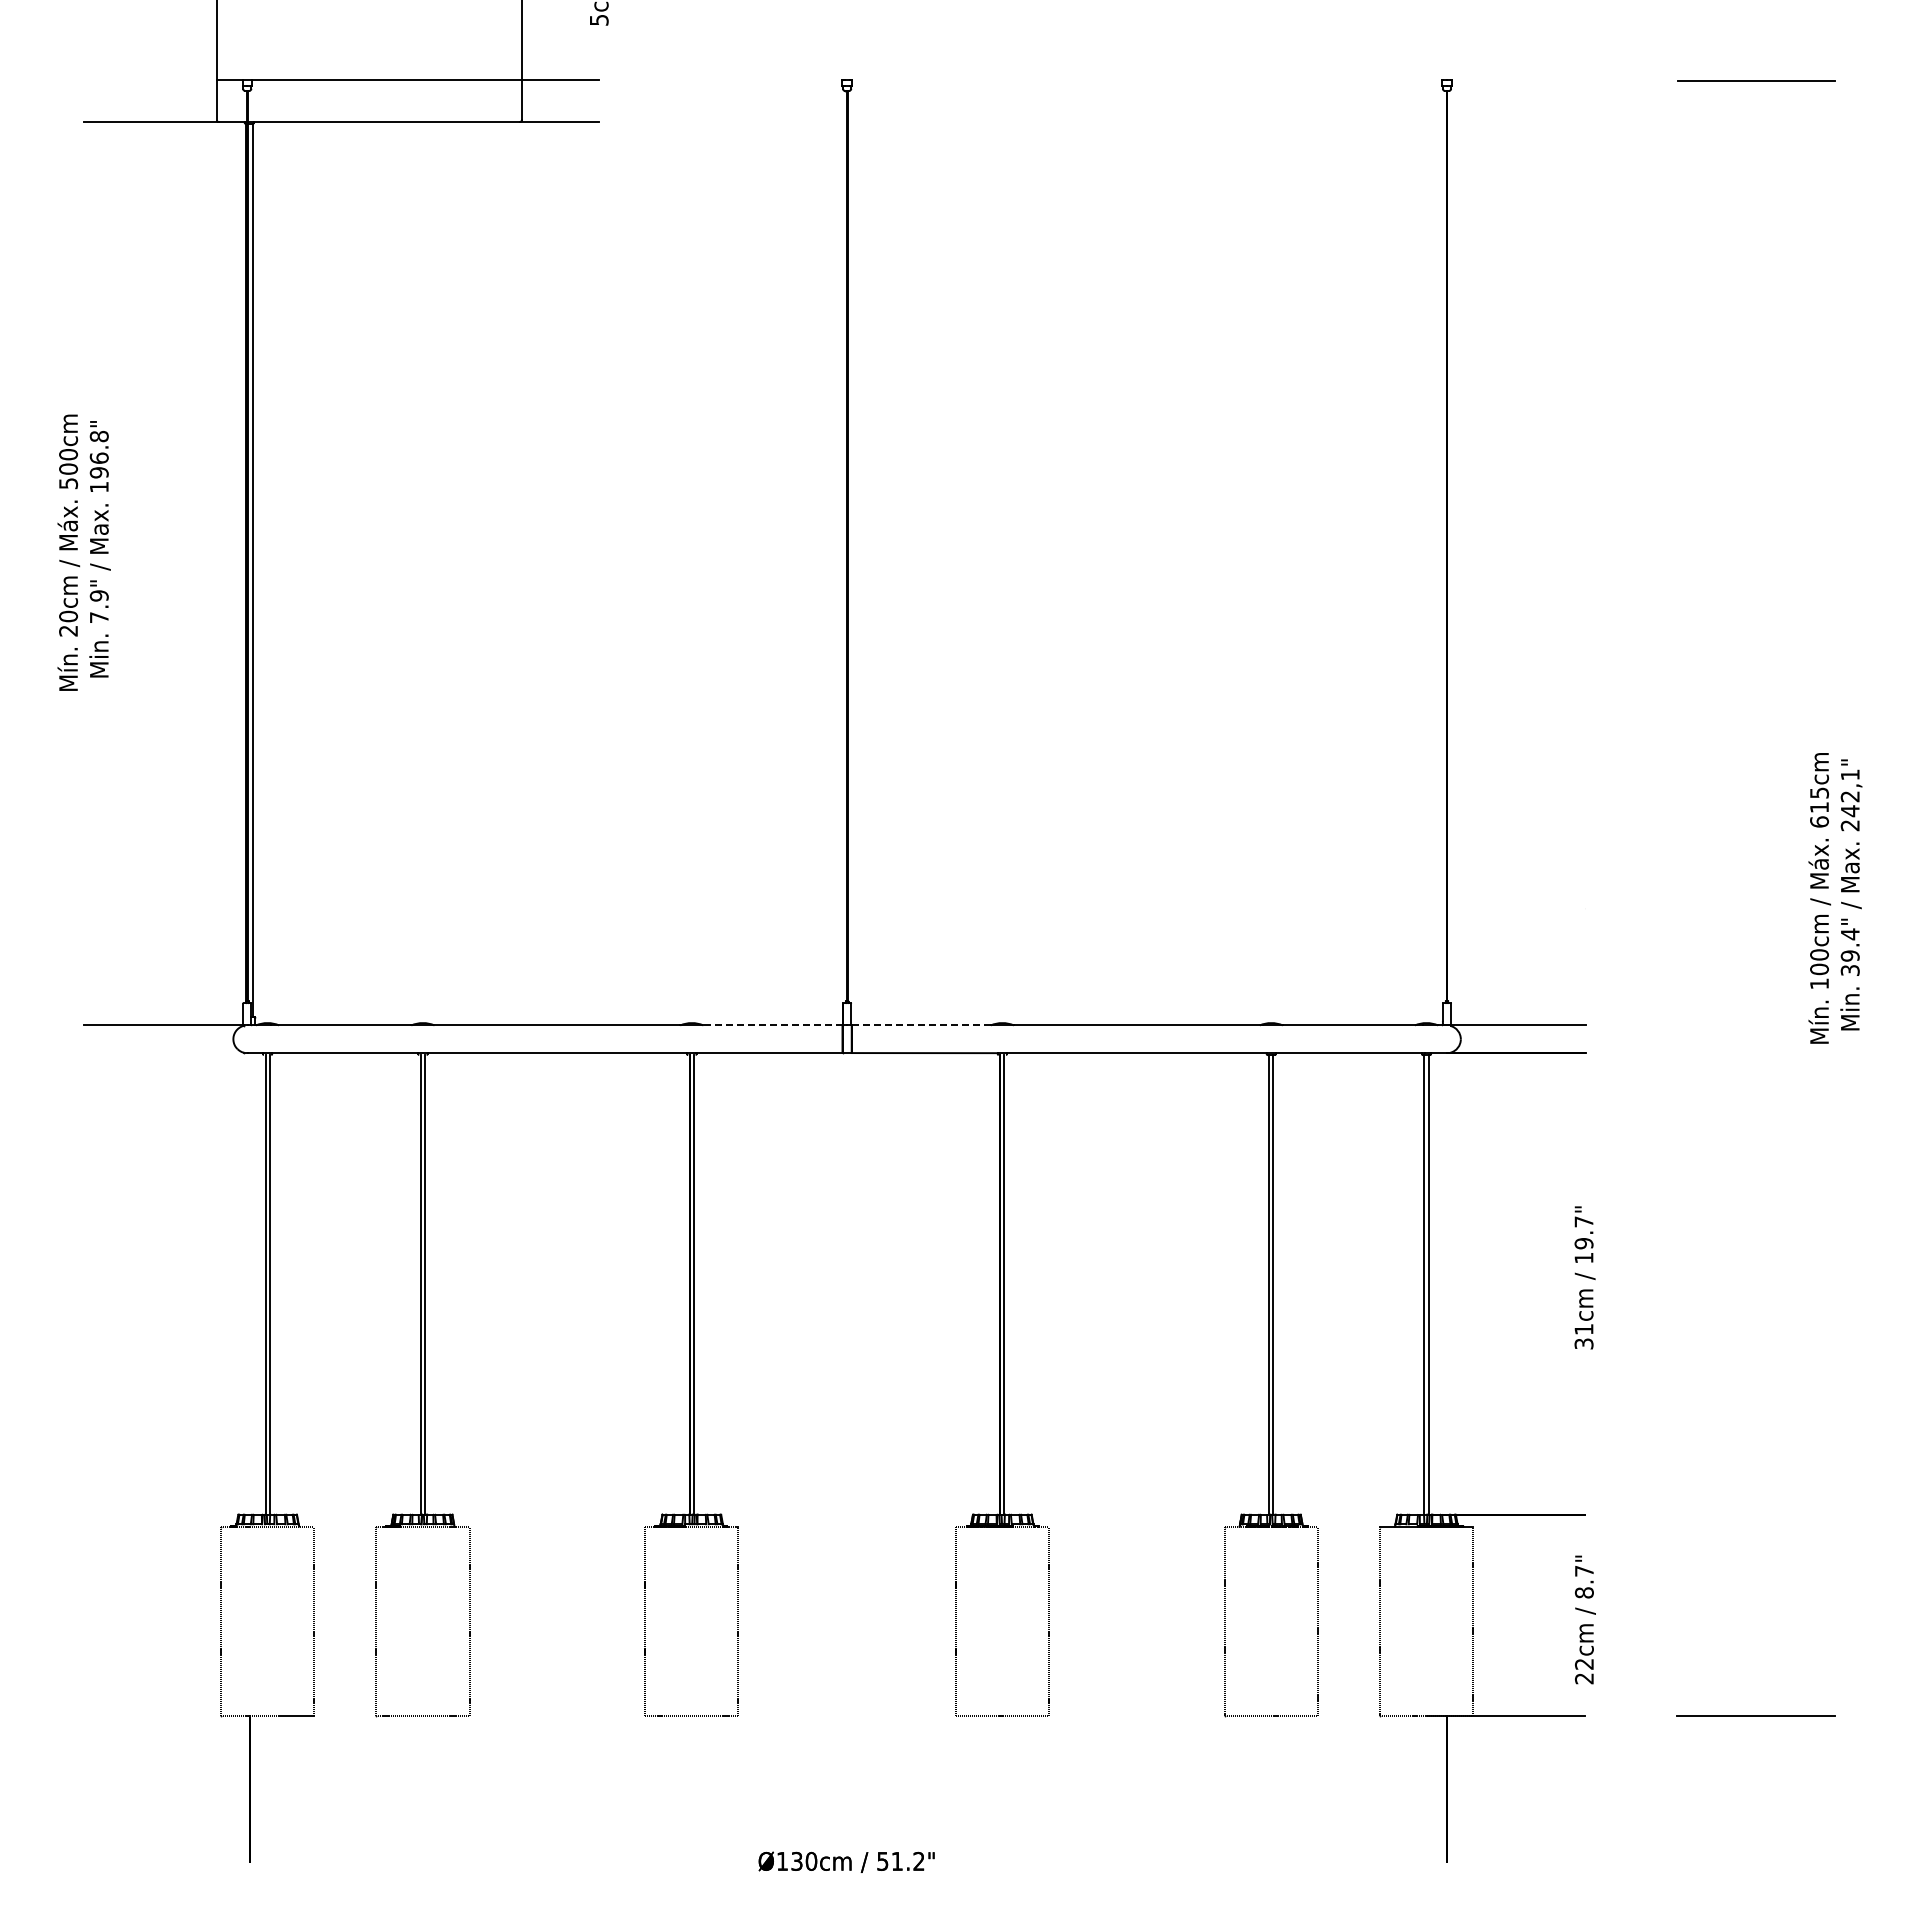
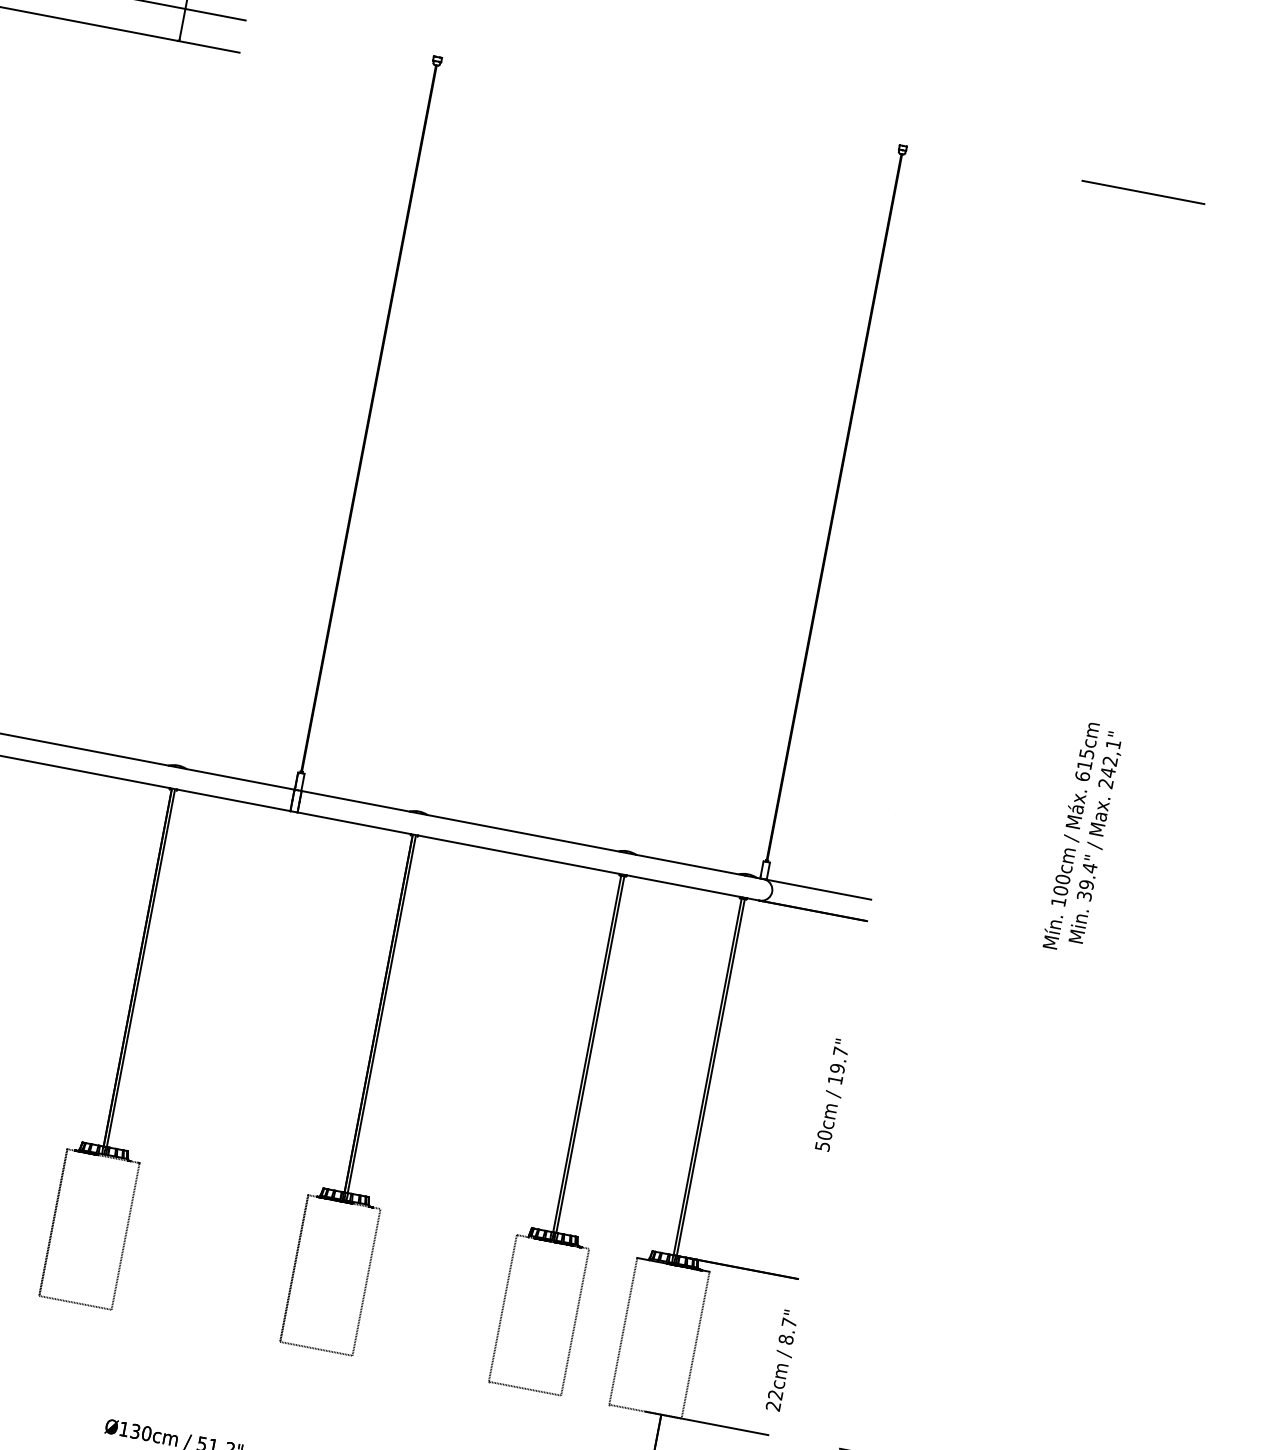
line: (772, 1025) -> (240, 779), dashed -> solid
line: (921, 1025) -> (355, 801), dashed -> solid
text: (1583, 1335) -> (823, 1139), 31cm -> 50cm

